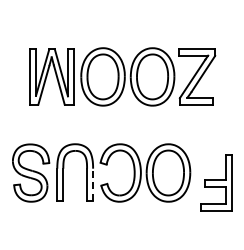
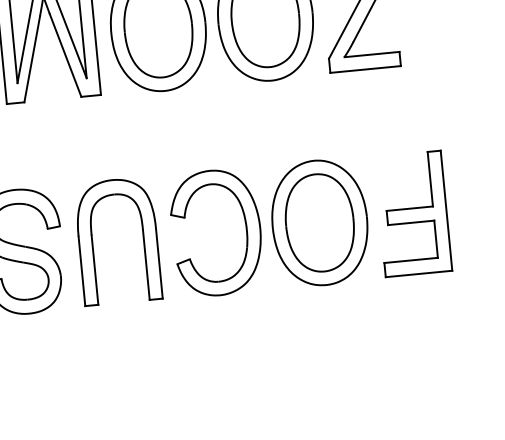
part: (216, 182) -> (412, 212), moved
line: (93, 184) -> (160, 263), dashed -> solid

